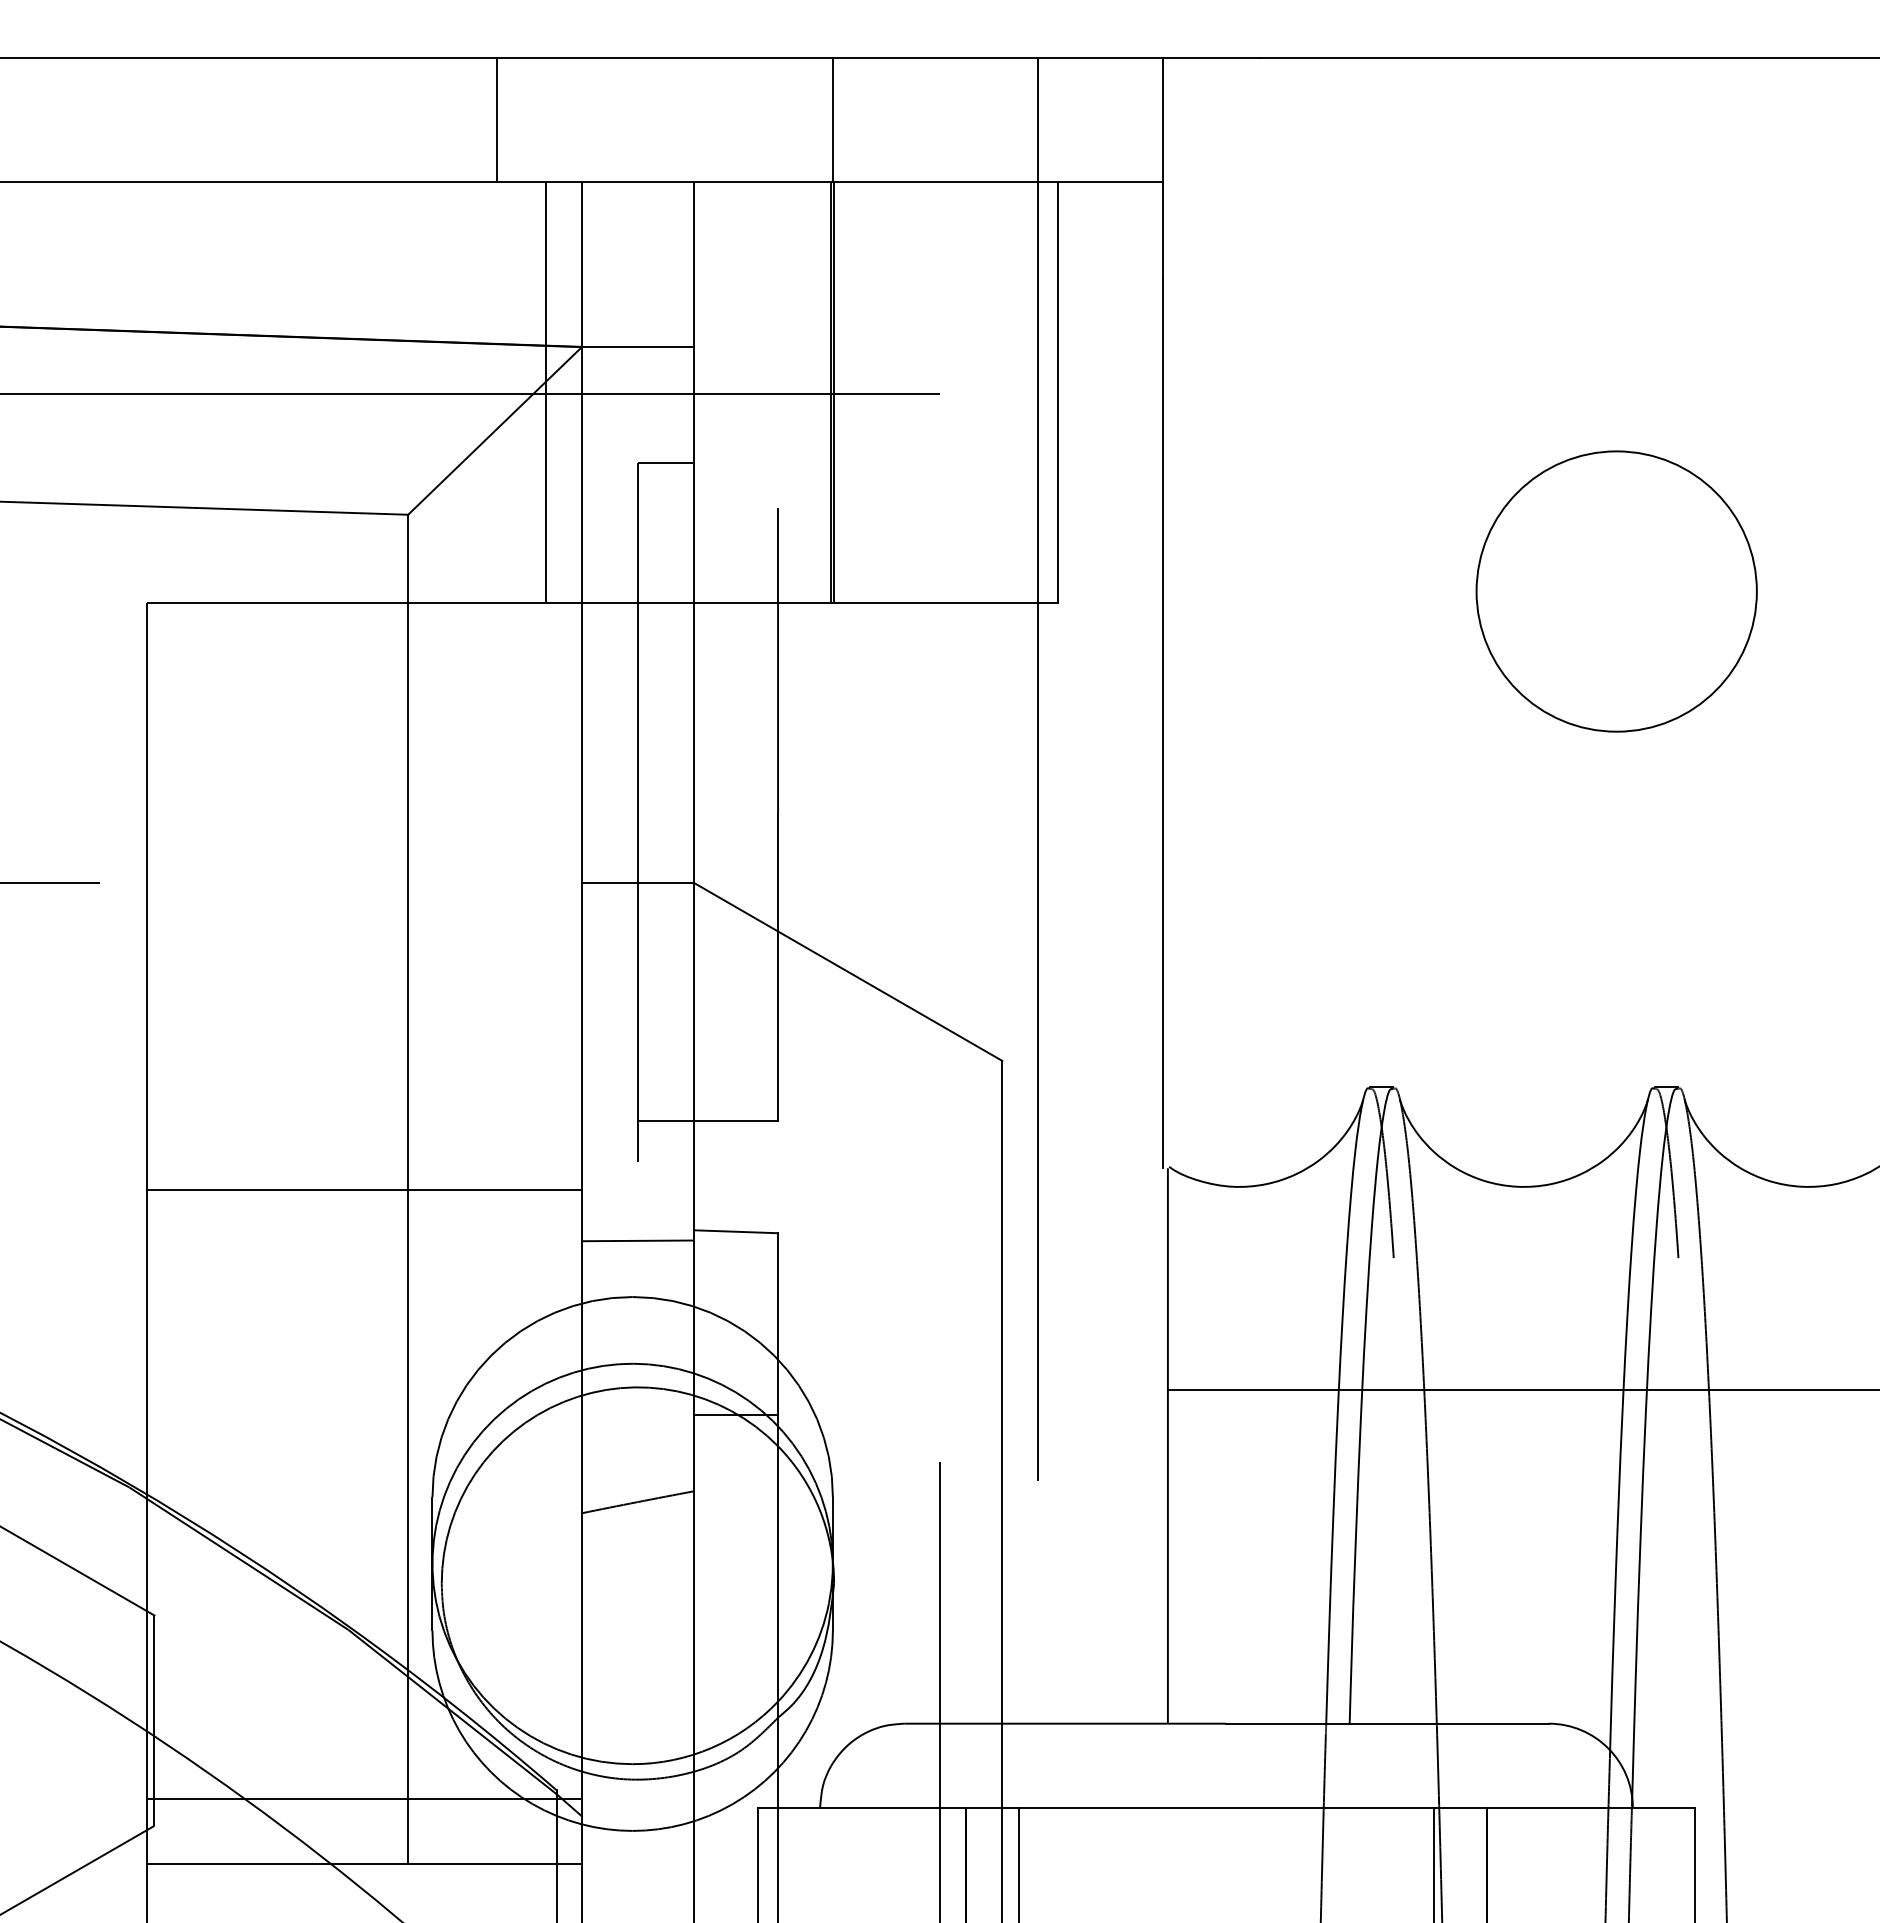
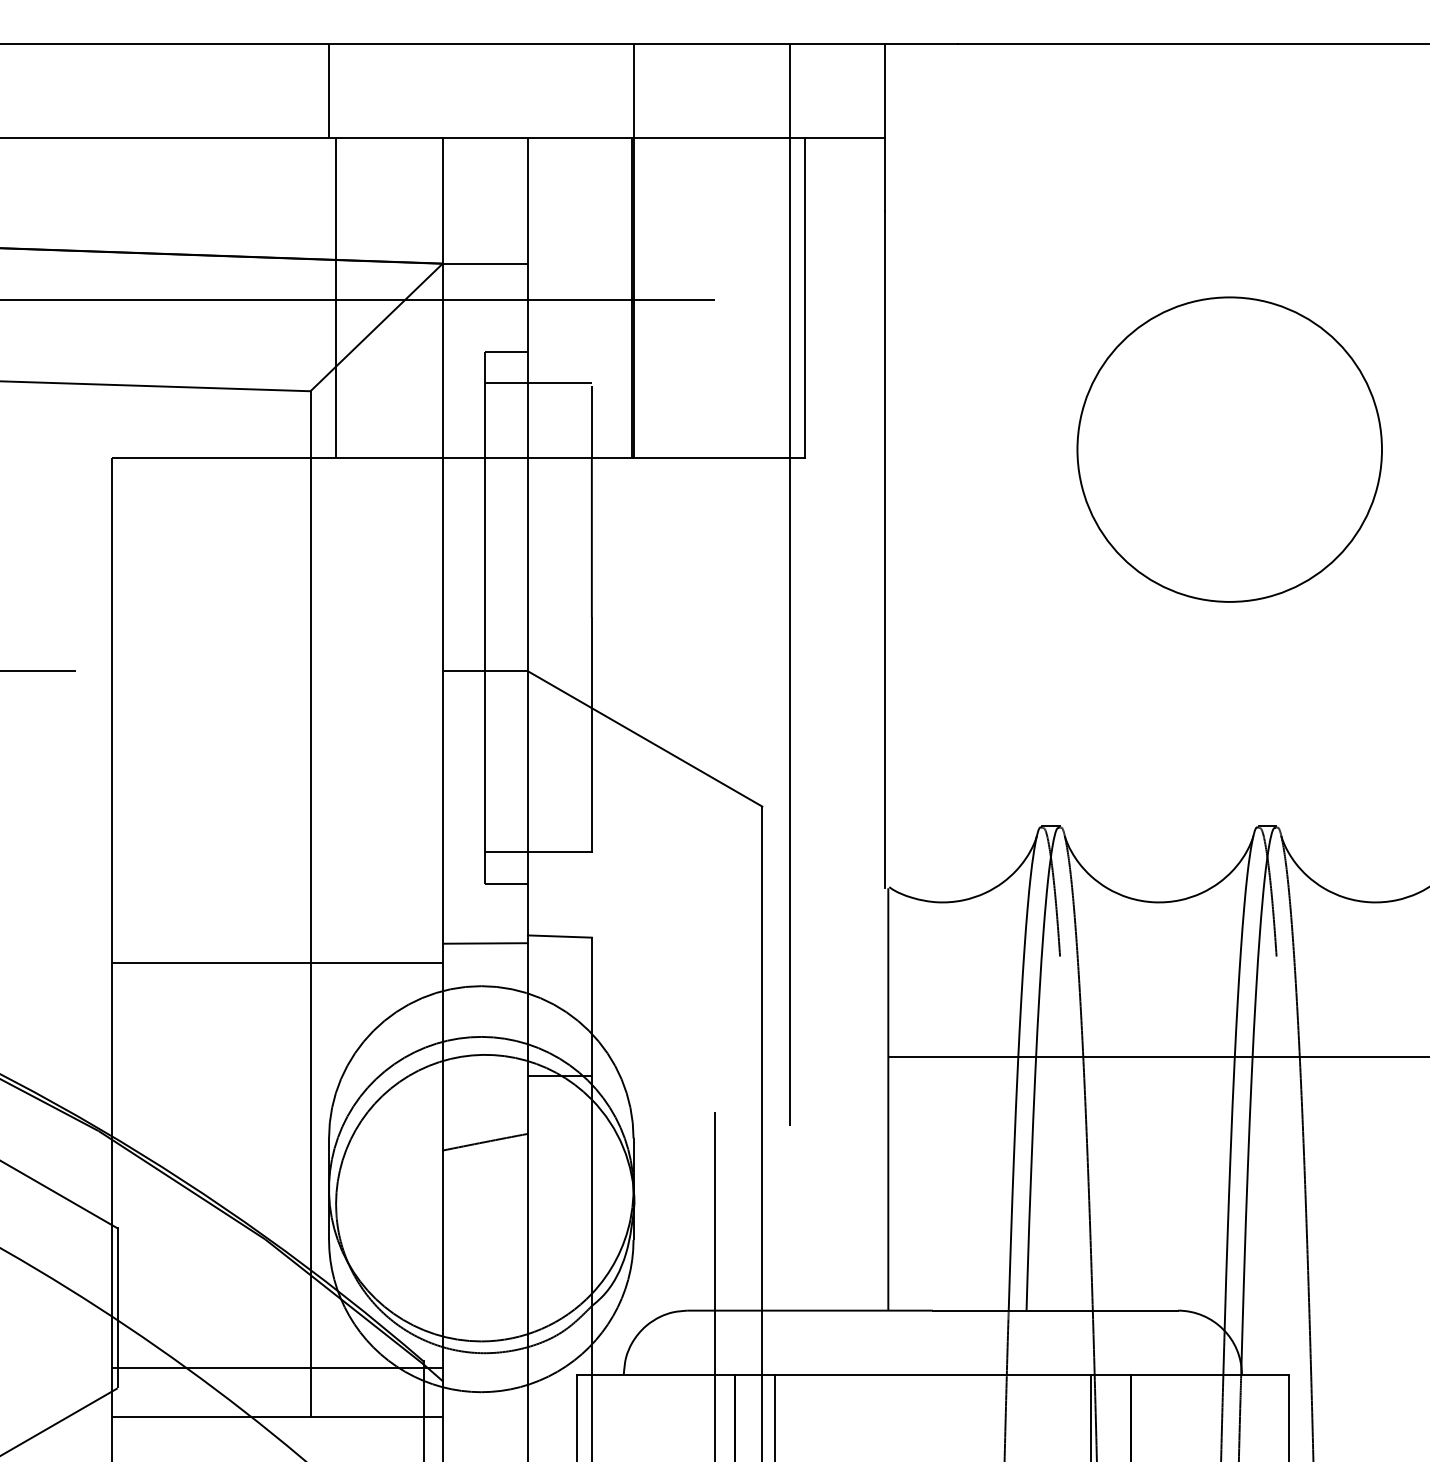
line: (497, 119) -> (329, 90), moved
line: (545, 392) -> (335, 298), moved
line: (707, 504) -> (538, 383), added
circle: (1616, 591) -> (1229, 449), size x1.43
line: (665, 1163) -> (506, 884), added
line: (364, 1189) -> (277, 962), moved

